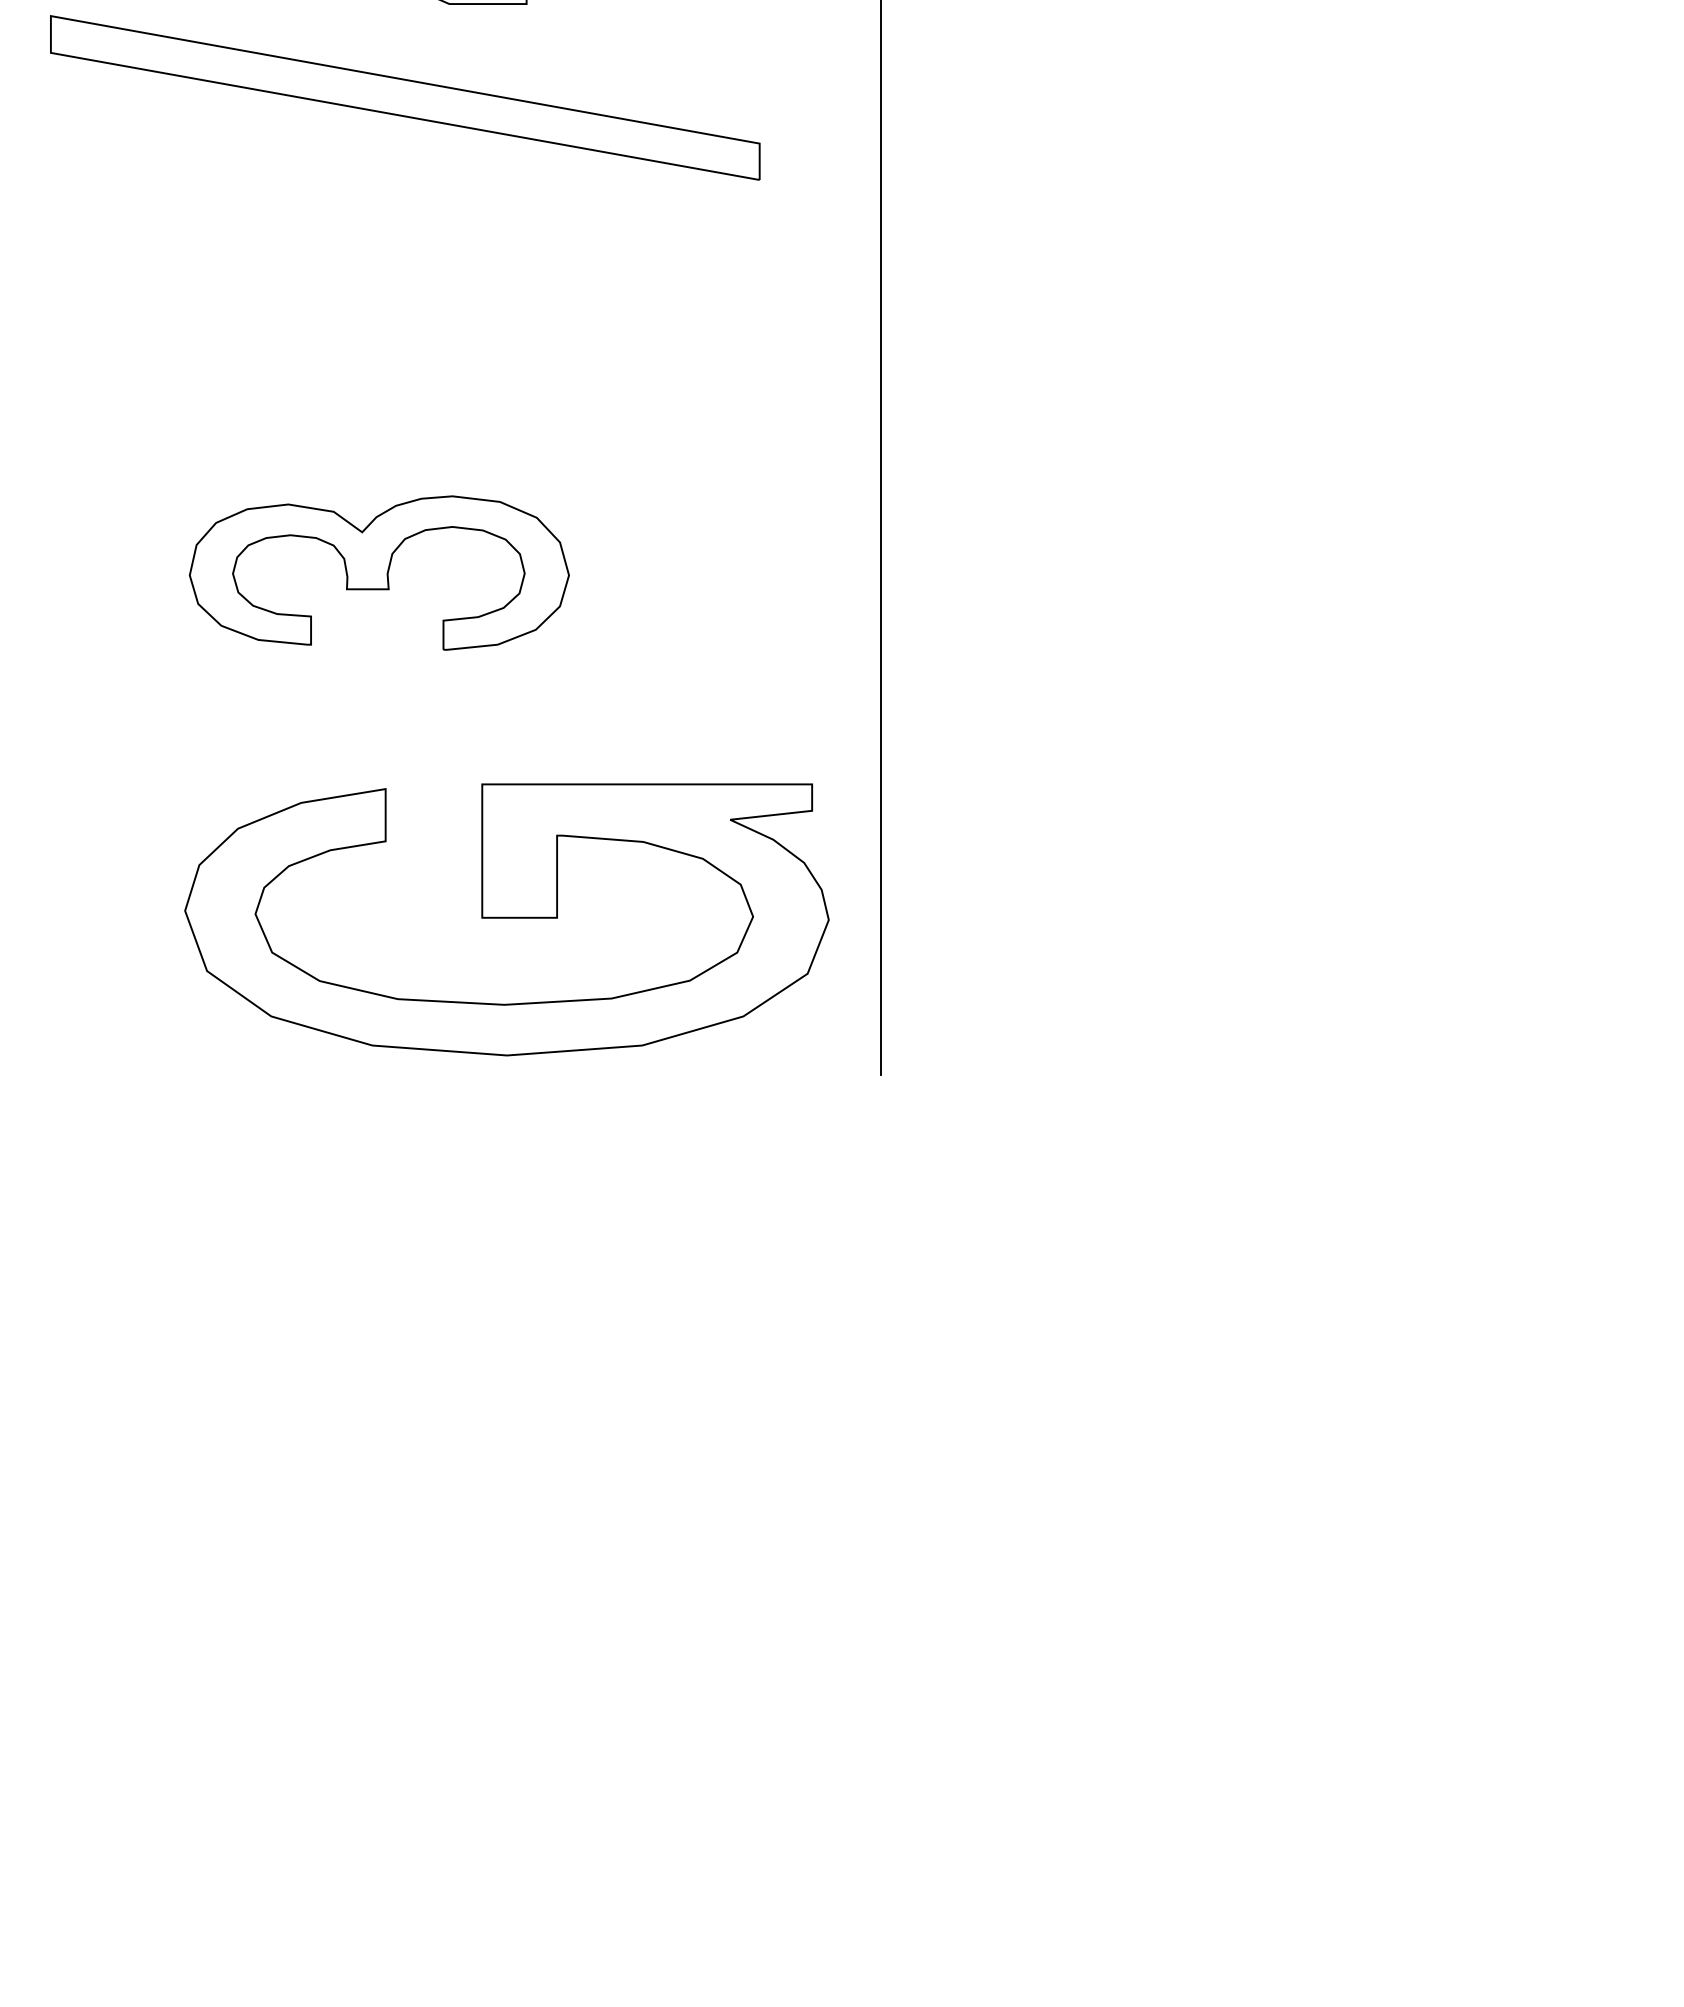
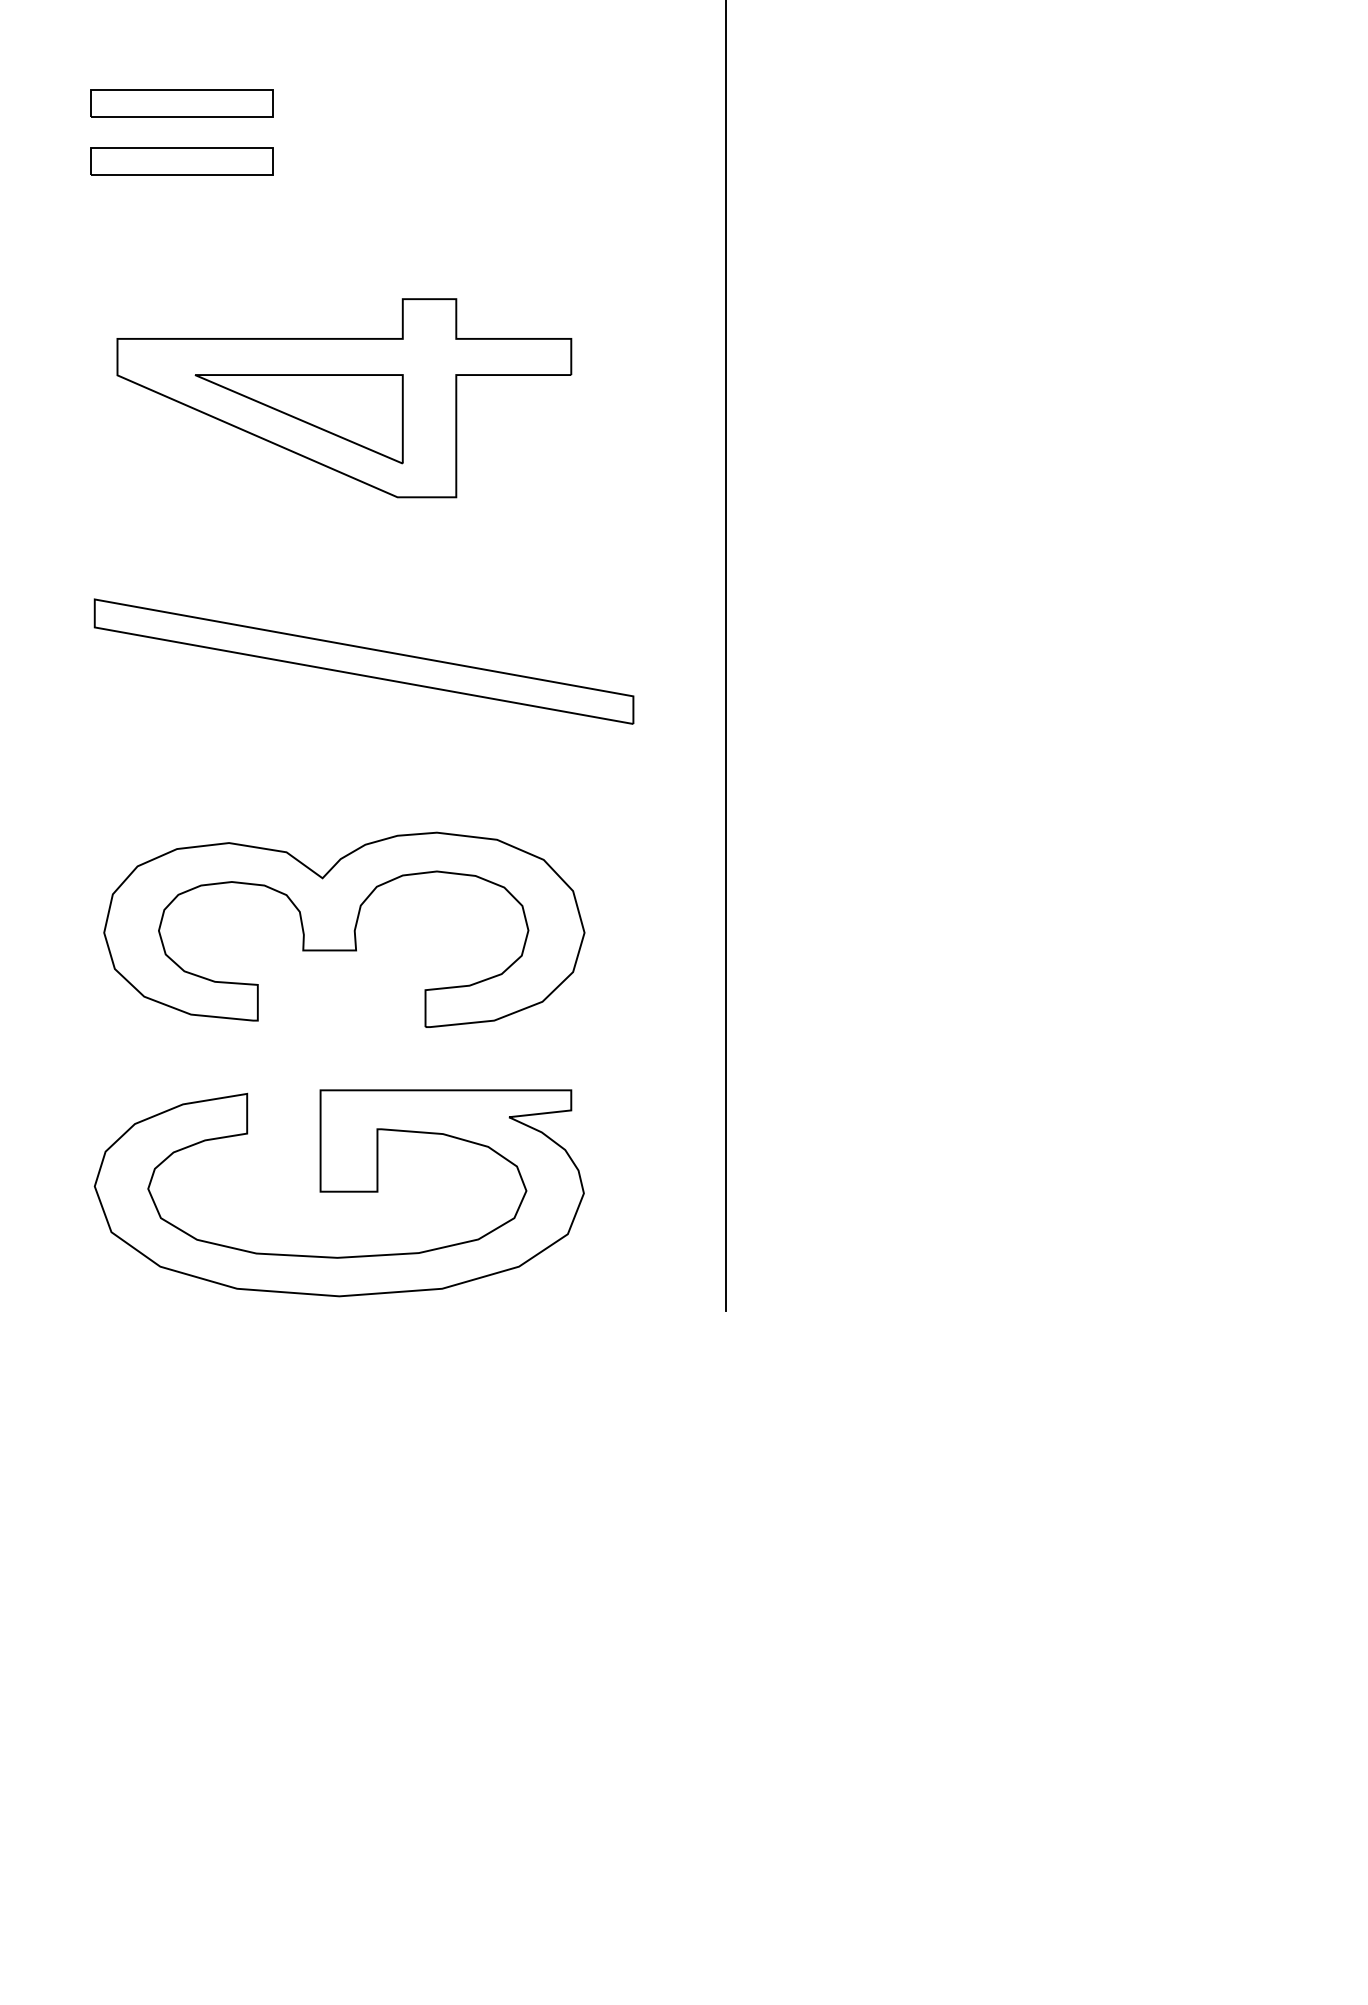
part: (404, 97) -> (363, 661), moved
part: (379, 572) -> (344, 929), size x1.67
part: (505, 920) -> (338, 1193), moved

